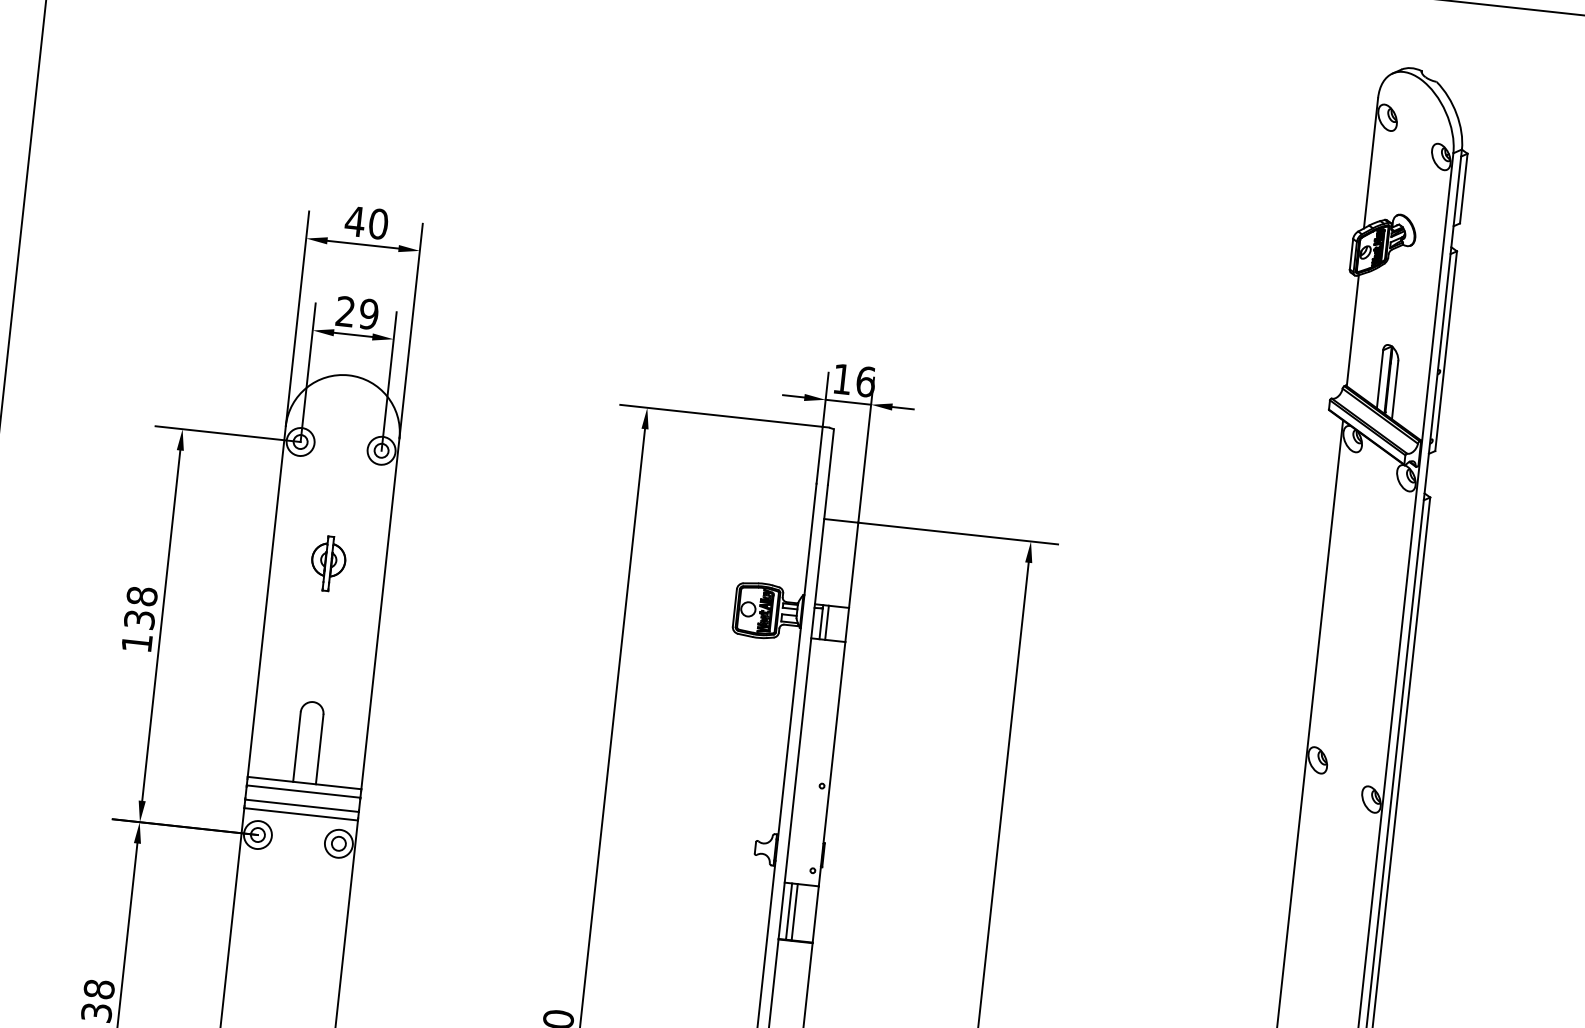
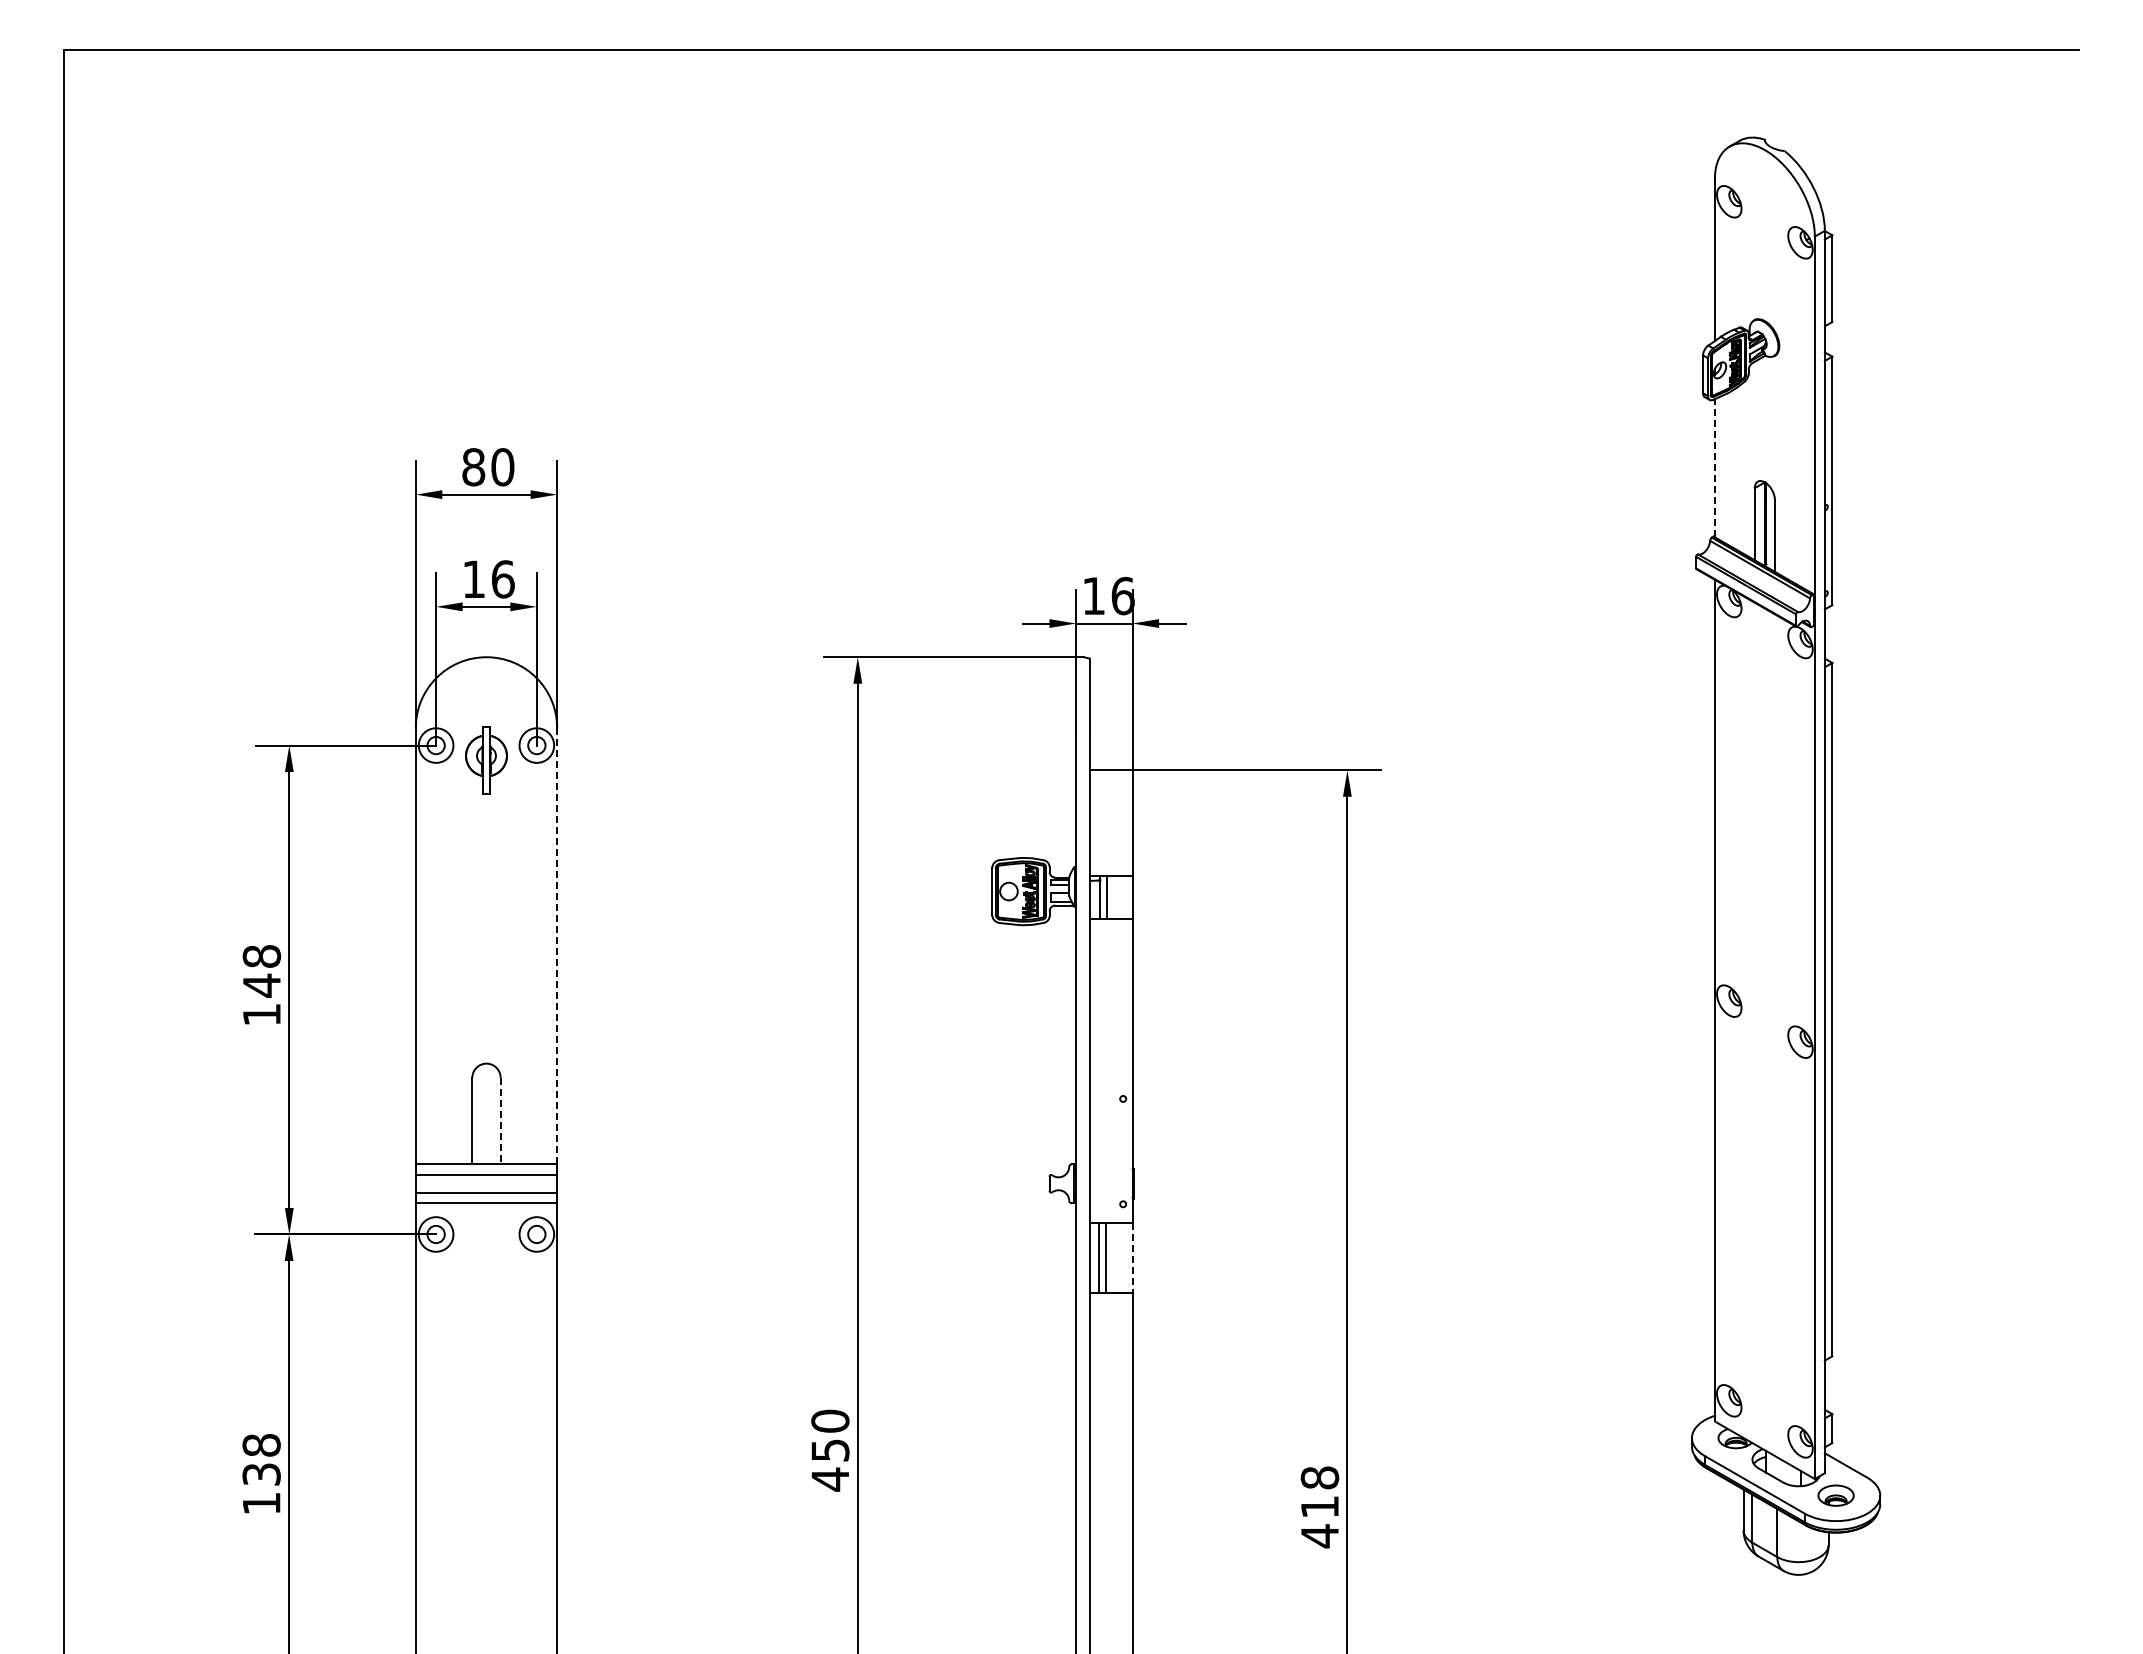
text: (354, 221) -> (473, 467), 40 -> 80
text: (357, 313) -> (488, 579), 29 -> 16
line: (1352, 330) -> (1714, 467), solid -> dashed
part: (328, 563) -> (486, 760), moved
line: (380, 613) -> (557, 945), solid -> dashed
text: (139, 619) -> (261, 985), 138 -> 148
line: (319, 749) -> (500, 1121), solid -> dashed
line: (815, 914) -> (1132, 1257), solid -> dashed

